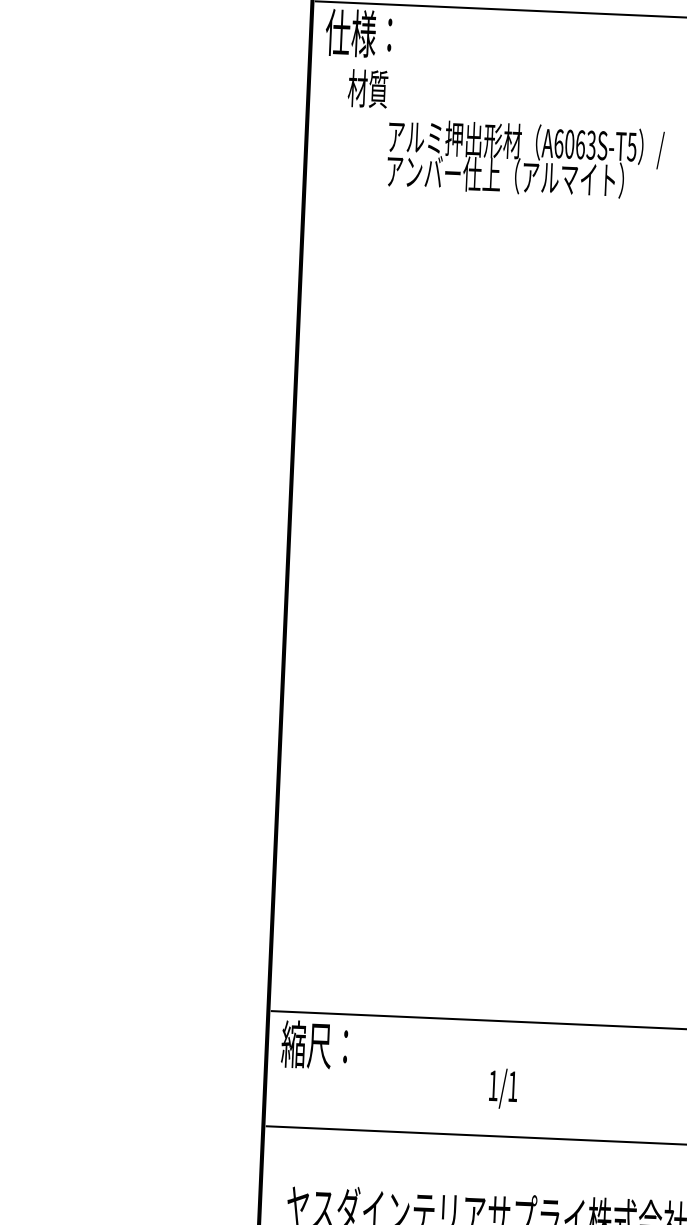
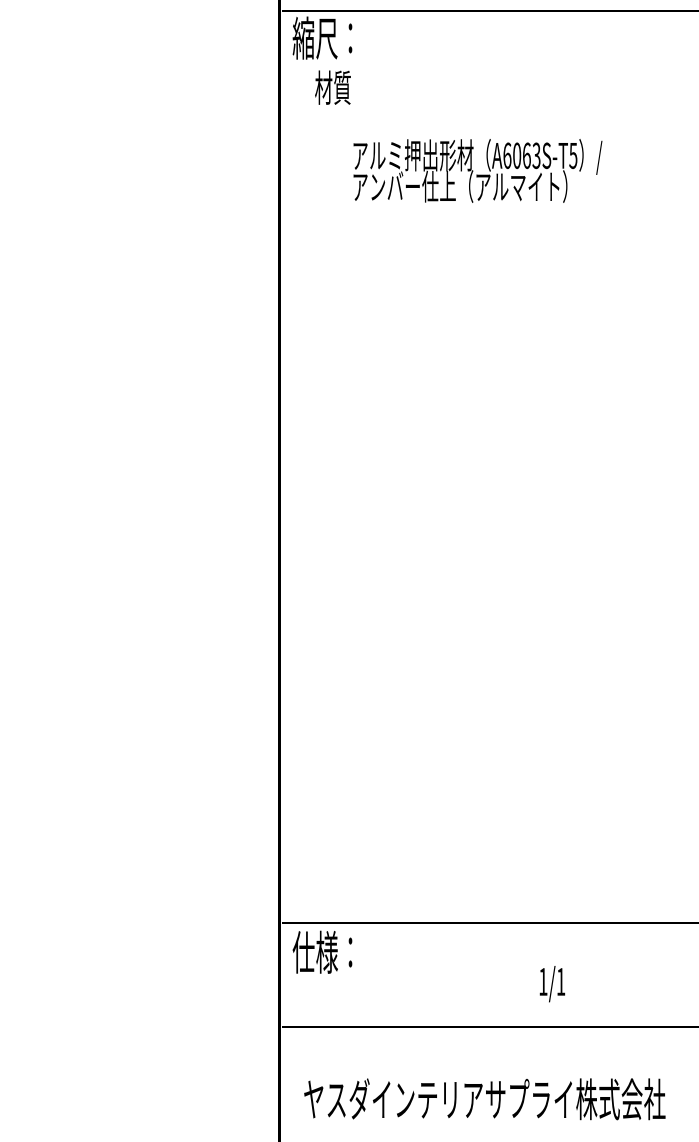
text: (350, 32) -> (314, 37), 仕様： -> 縮尺：
text: (525, 158) -> (477, 170), moved
text: (305, 1043) -> (314, 951), 縮尺： -> 仕様：
text: (503, 1089) -> (552, 984), moved

